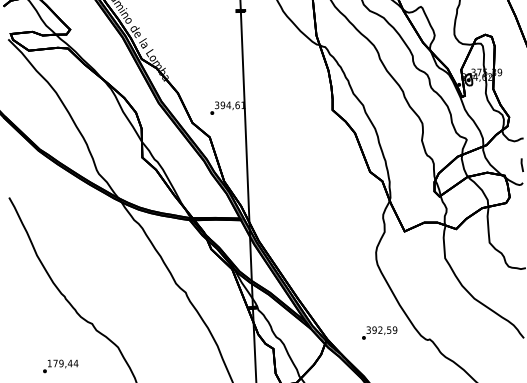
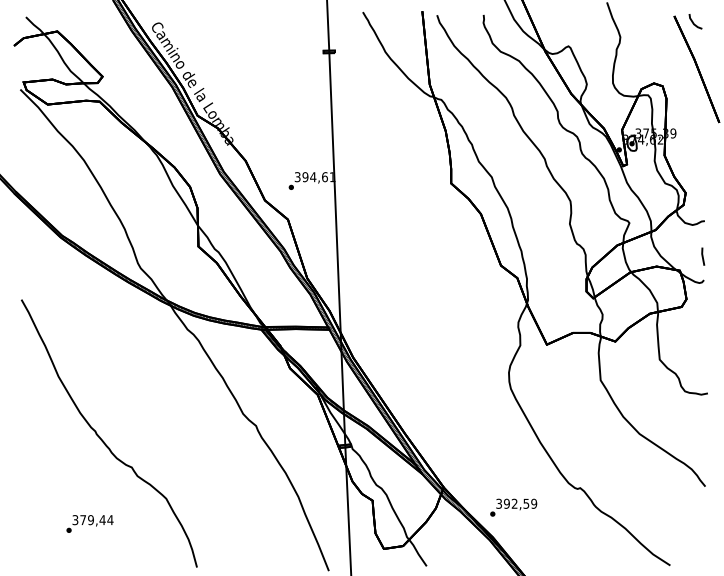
text: (379, 332) -> (513, 507), moved
text: (49, 363) -> (75, 520), 179,44 -> 379,44

